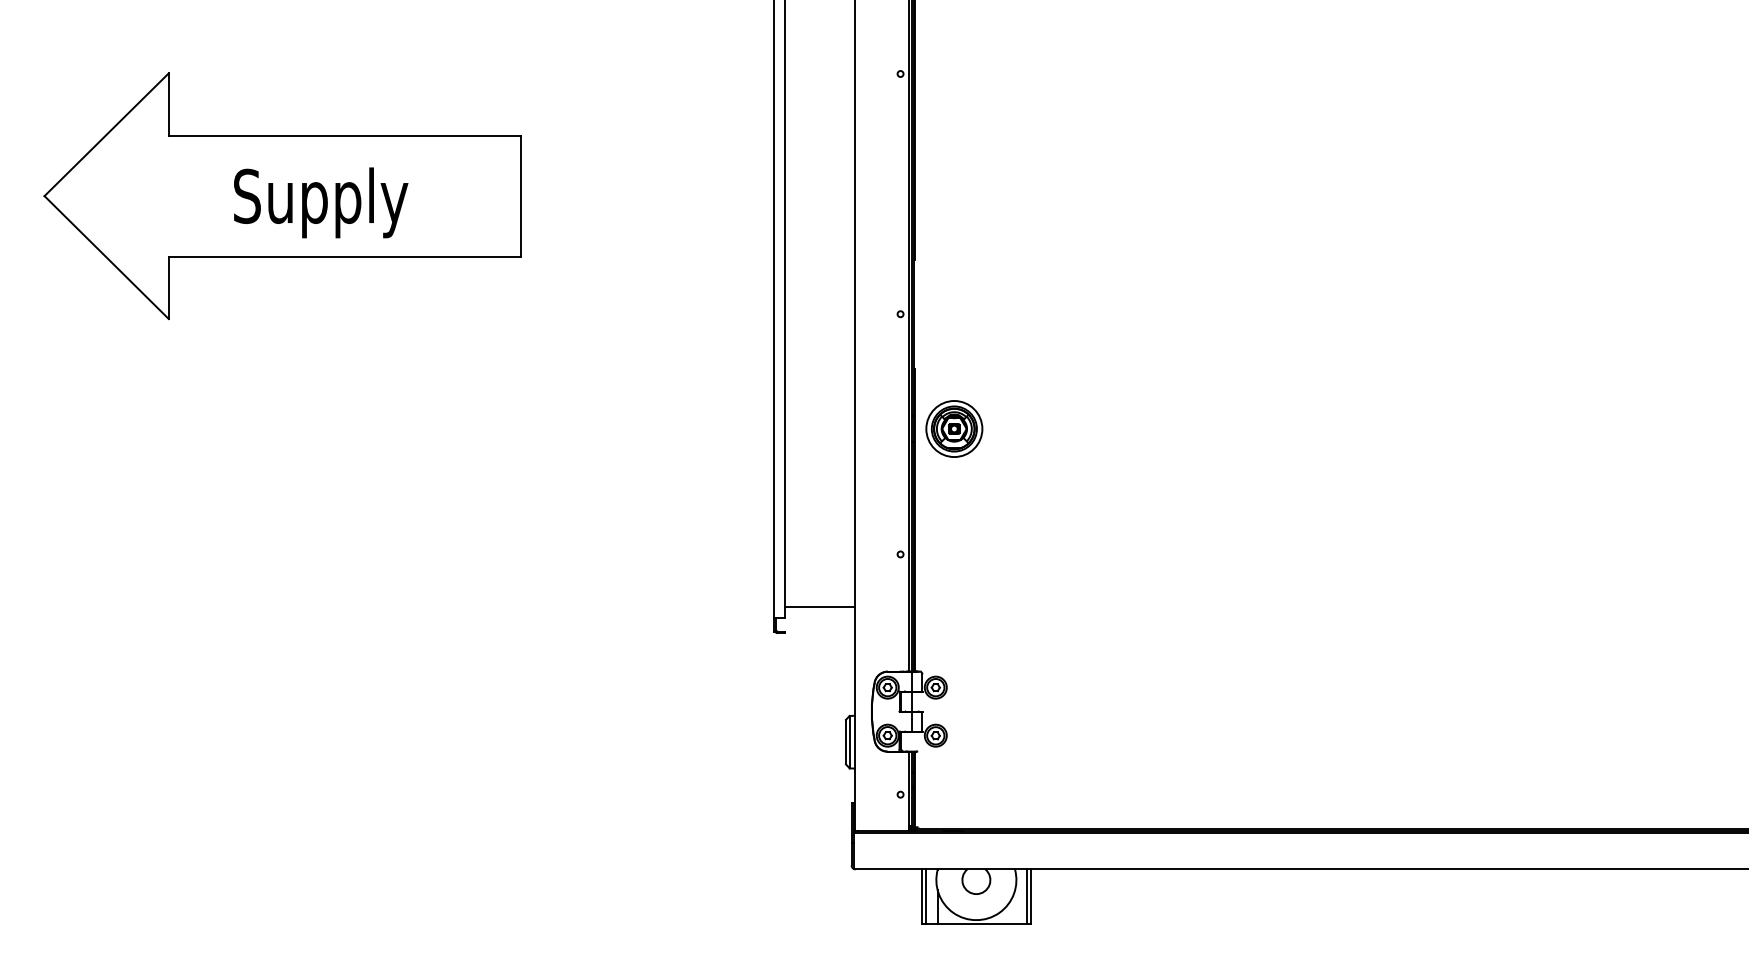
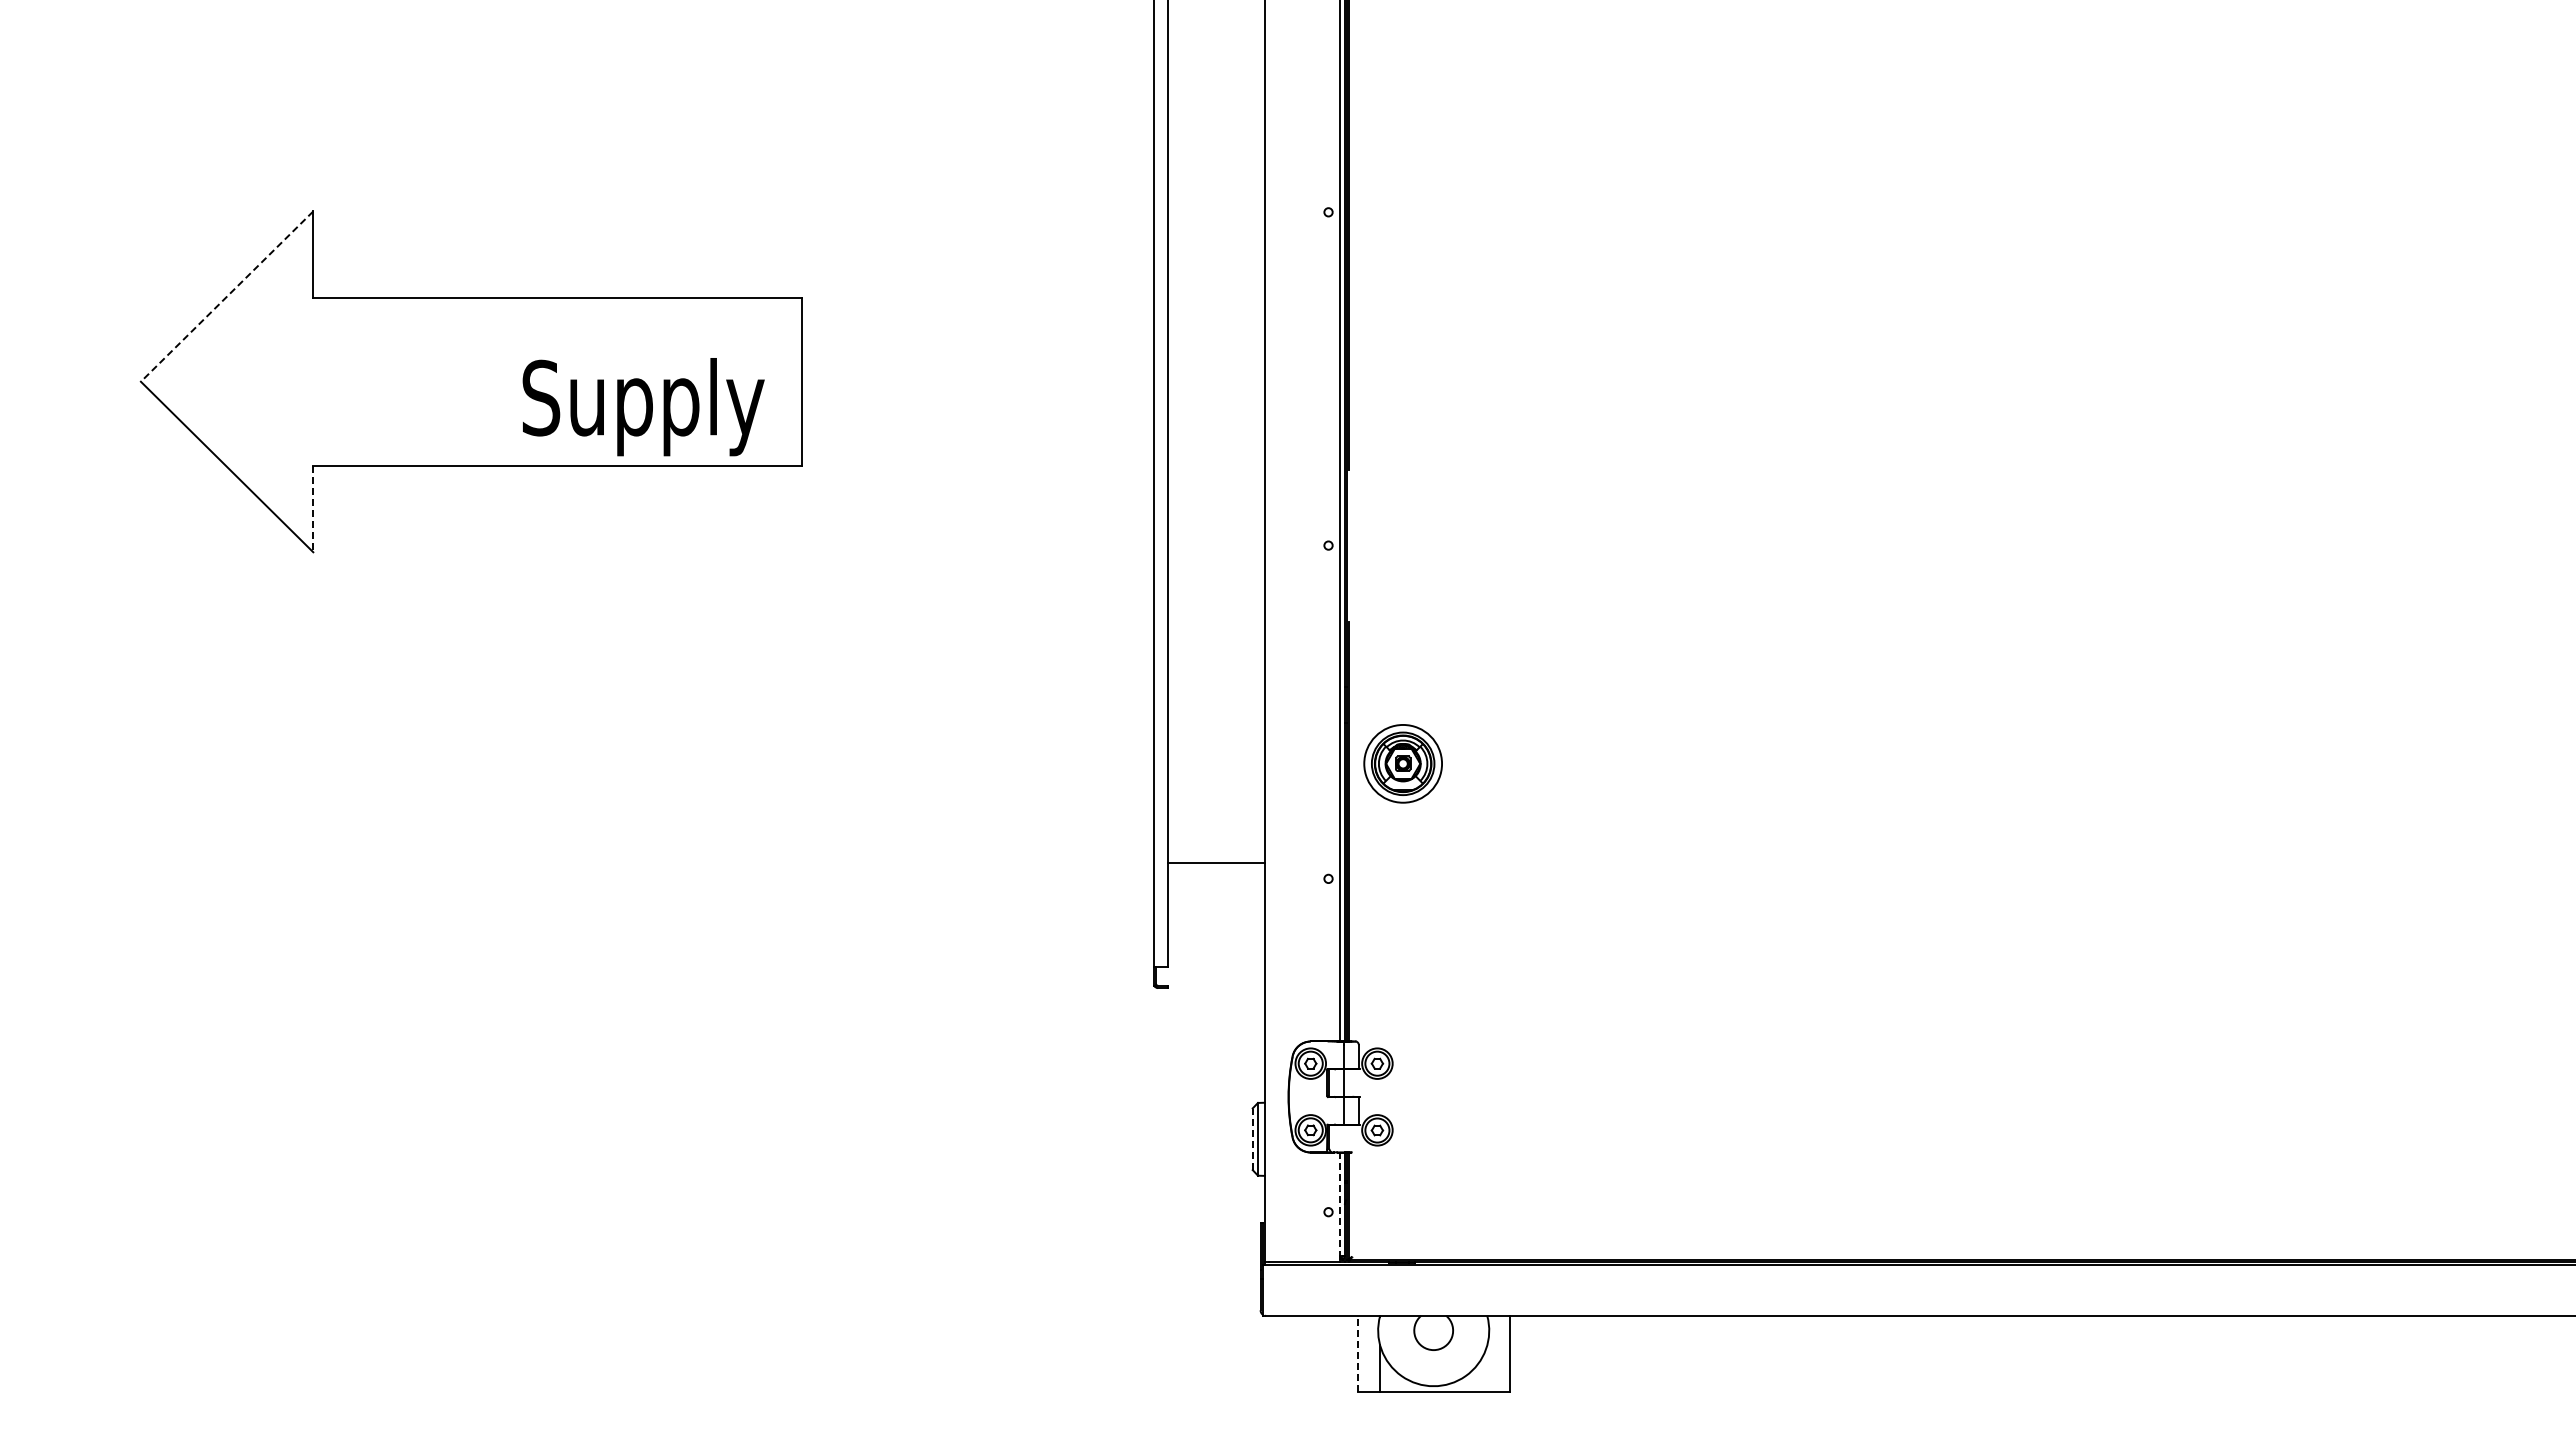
line: (106, 134) -> (226, 296), solid -> dashed
text: (321, 203) -> (643, 407), moved
line: (168, 288) -> (313, 509), solid -> dashed
part: (953, 428) -> (1402, 763), moved
line: (819, 606) -> (1216, 863), moved
line: (845, 742) -> (1252, 1139), solid -> dashed
line: (909, 791) -> (1340, 1207), solid -> dashed
line: (921, 896) -> (1357, 1353), solid -> dashed
line: (925, 896) -> (1363, 1353), removed
line: (1027, 896) -> (1504, 1353), removed

